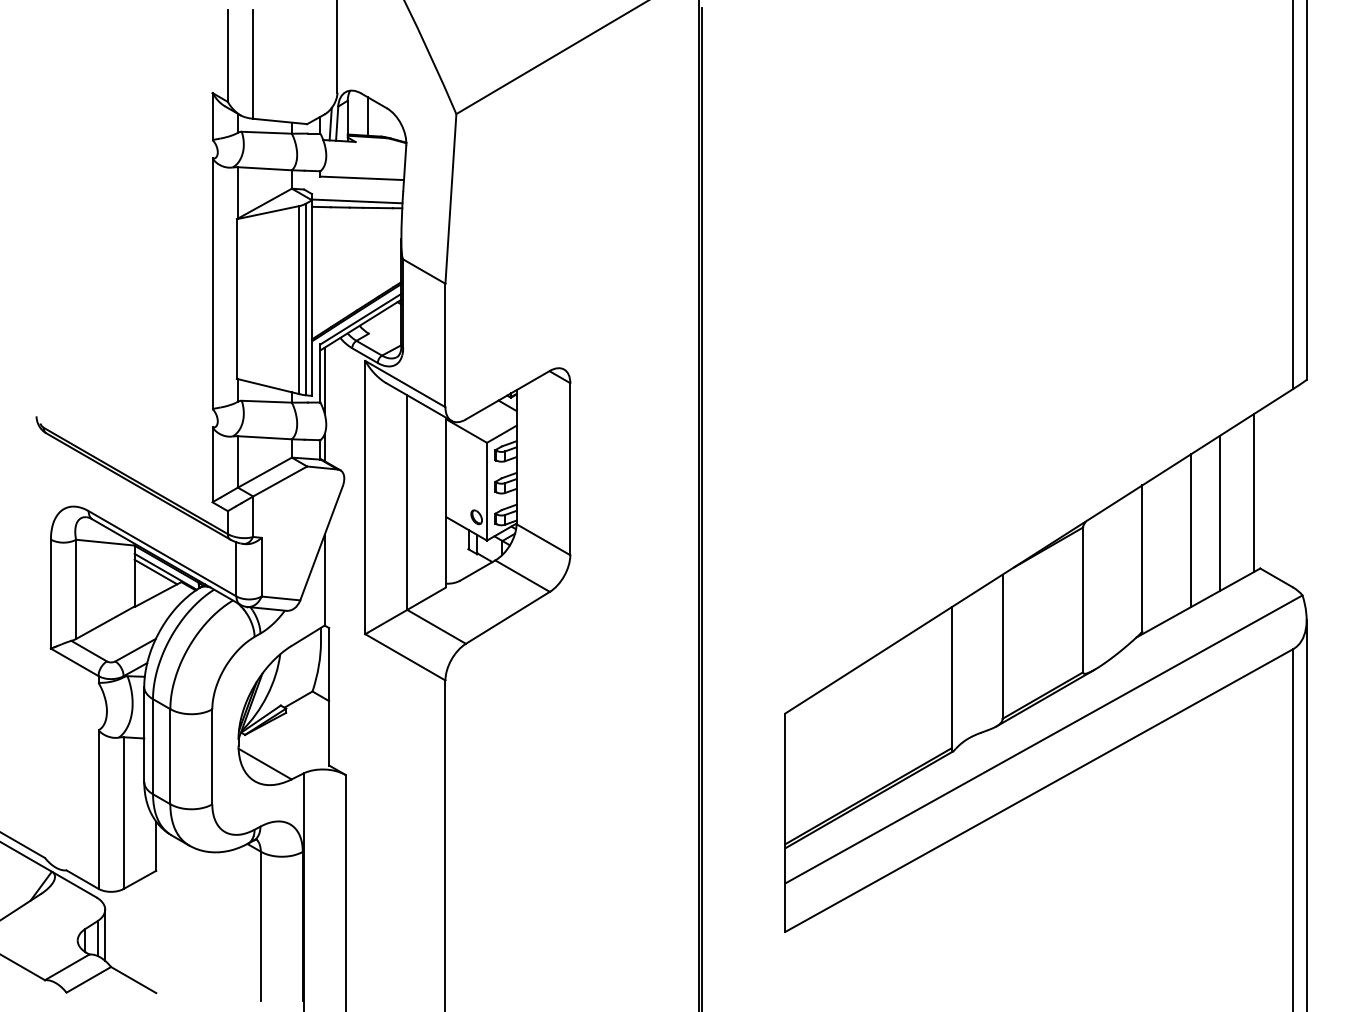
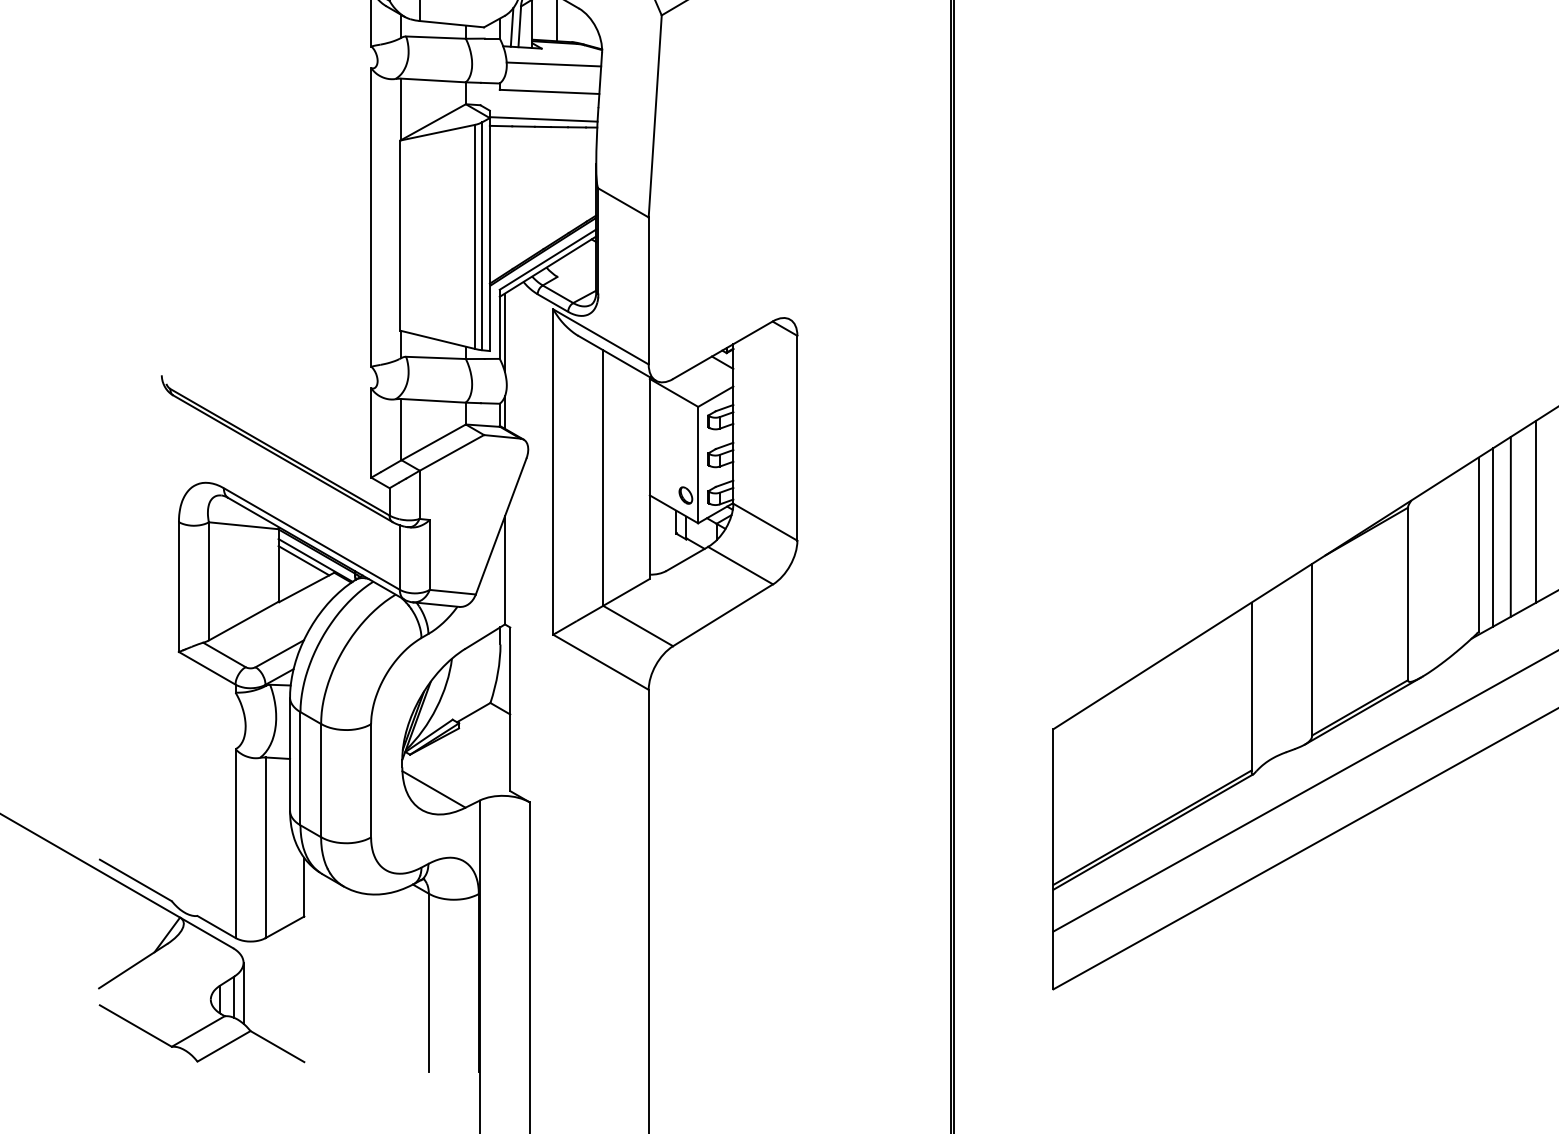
line: (365, 154) -> (553, 63), added
line: (1169, 543) -> (1510, 526), added
line: (1154, 552) -> (1493, 537), added

